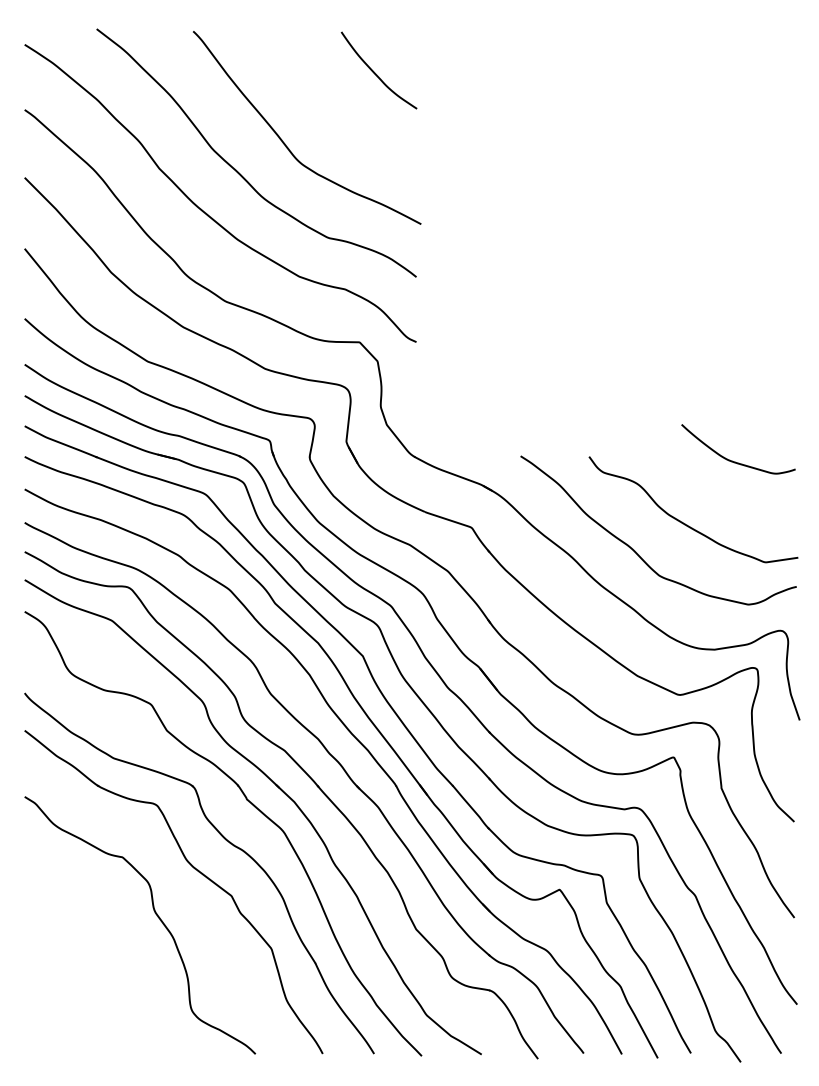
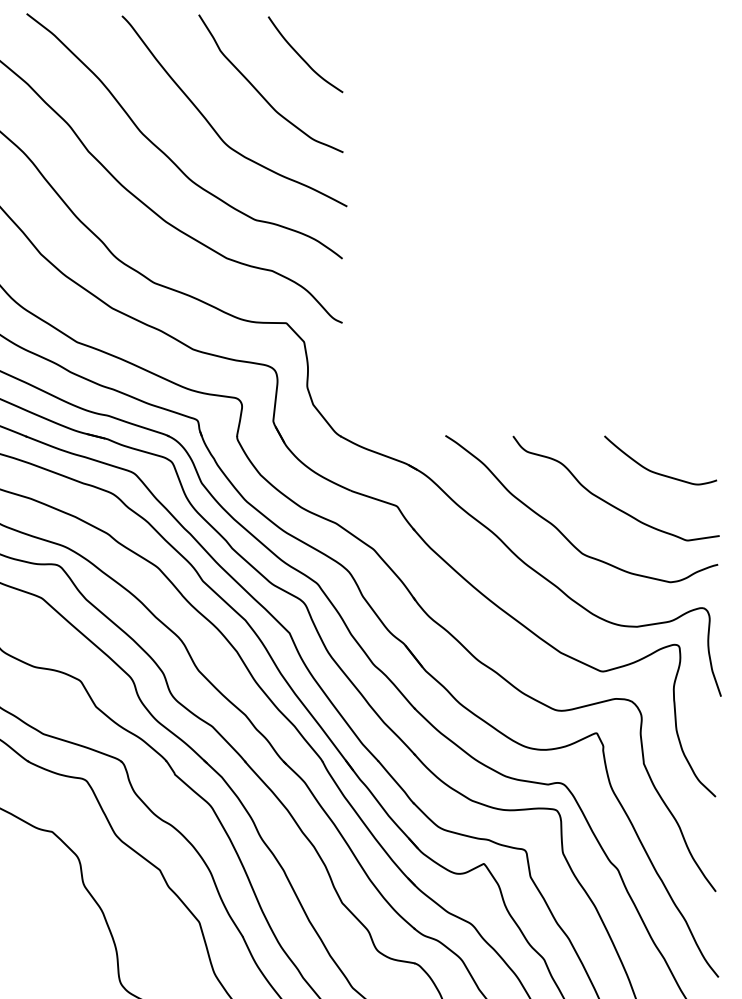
curve: (333, 109) -> (260, 93), added
curve: (735, 461) -> (657, 472), moved

